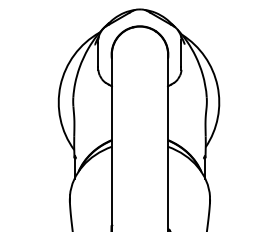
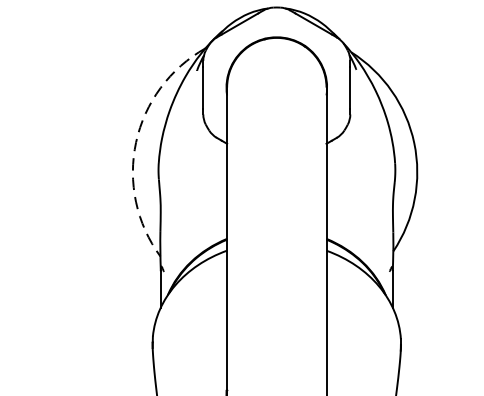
arc: (60, 85) -> (136, 142), solid -> dashed

